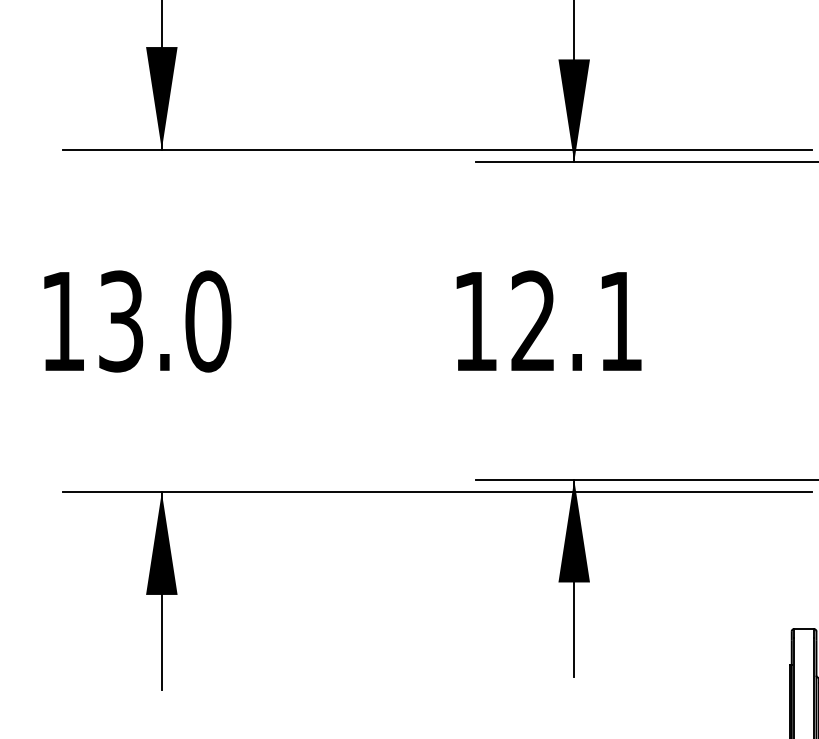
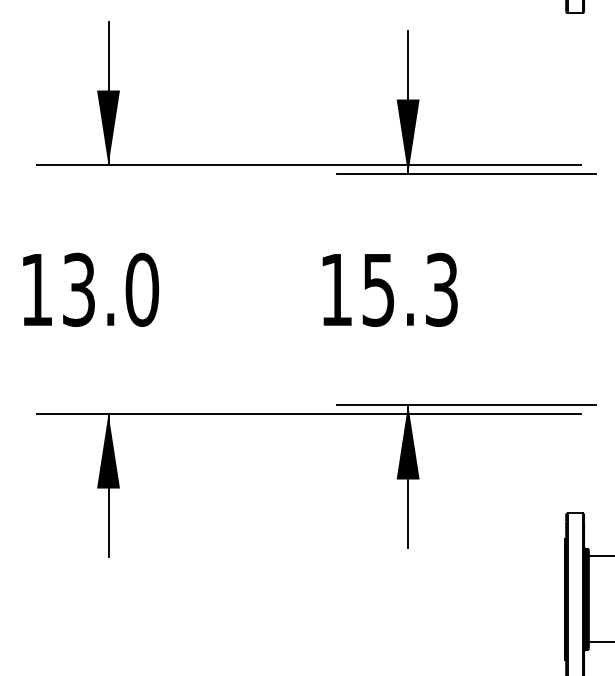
text: (576, 320) -> (409, 289), 12.1 -> 15.3

